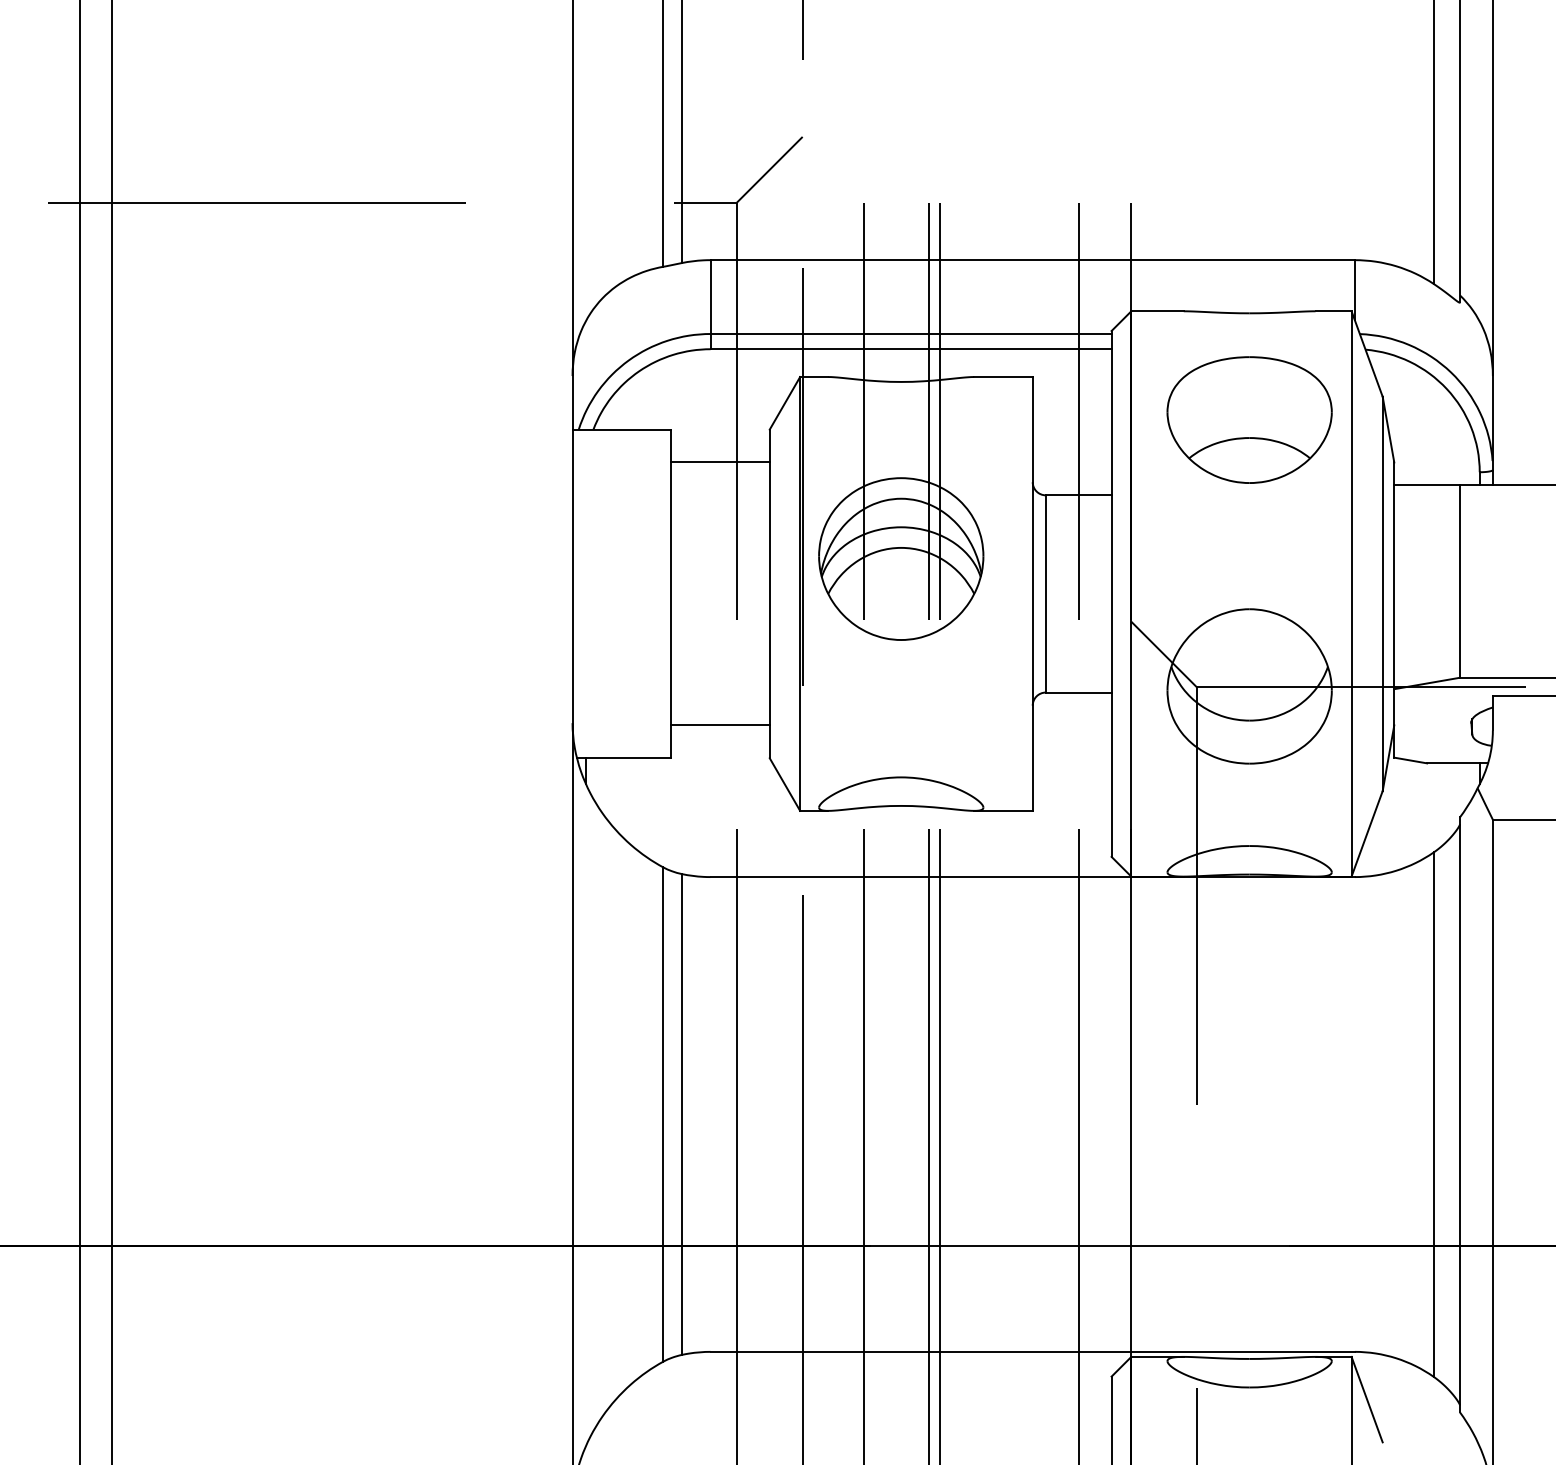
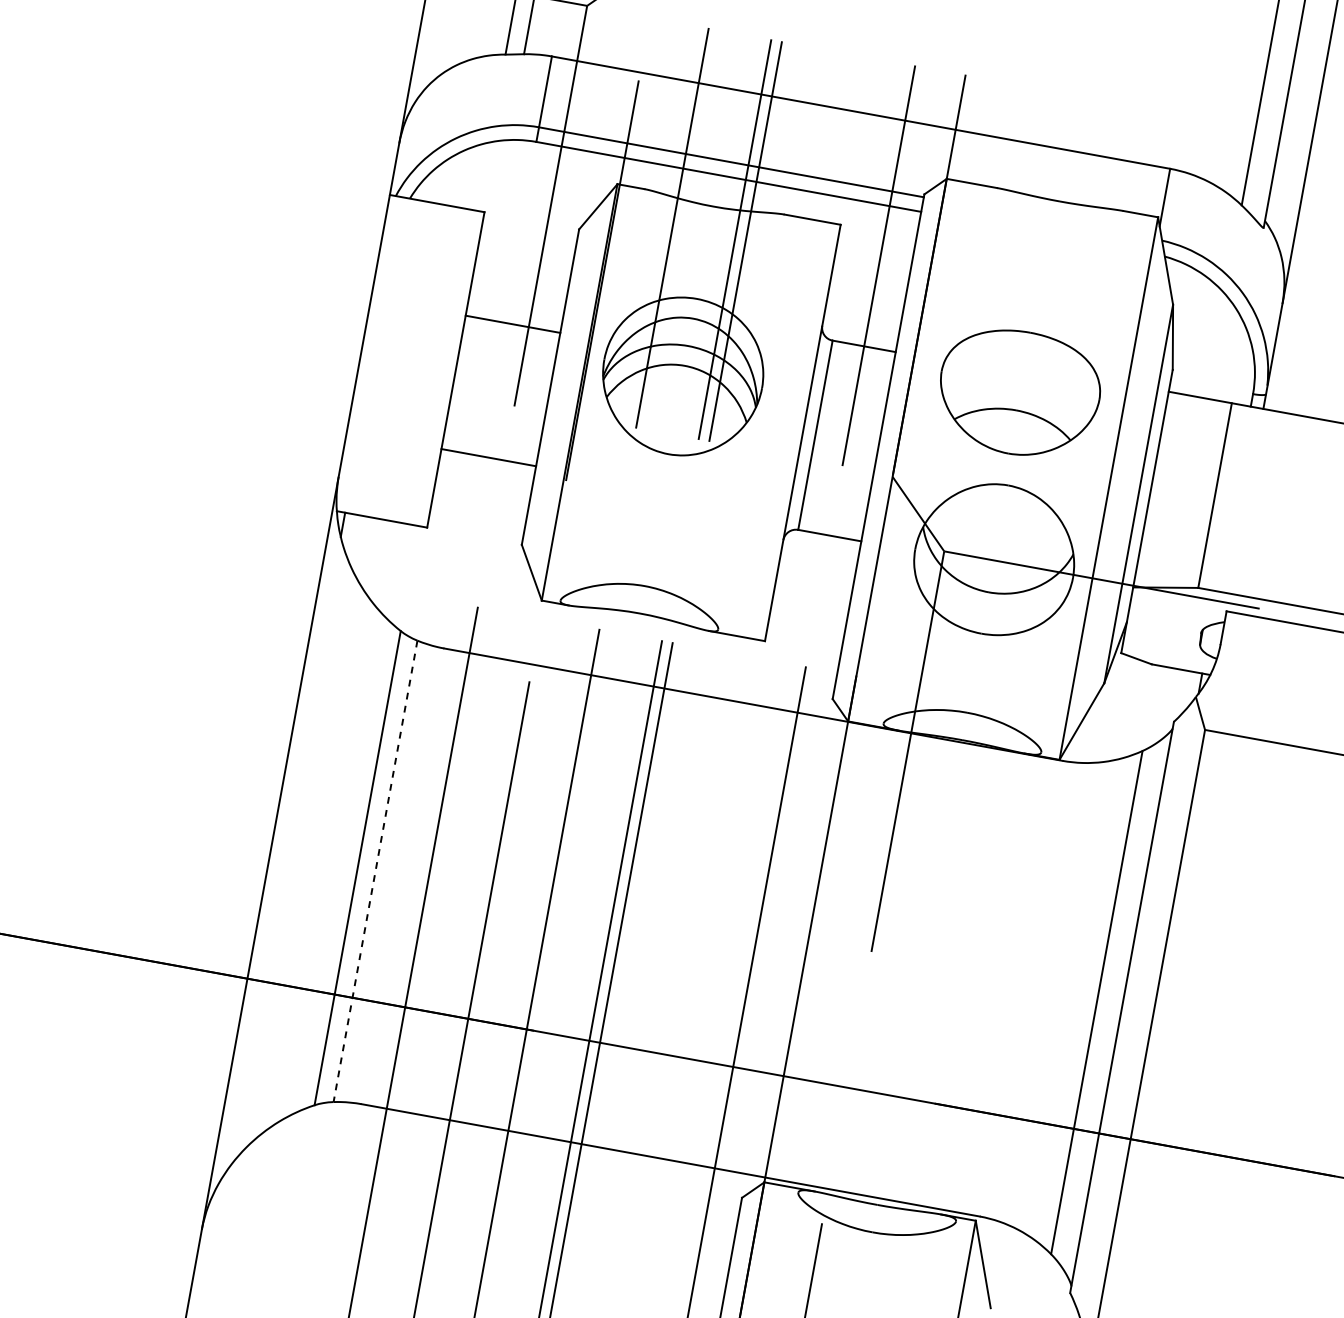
part: (1249, 419) -> (1019, 392), moved
line: (720, 462) -> (513, 324), moved
line: (720, 725) -> (488, 457), moved
line: (682, 1115) -> (375, 872), solid -> dashed

